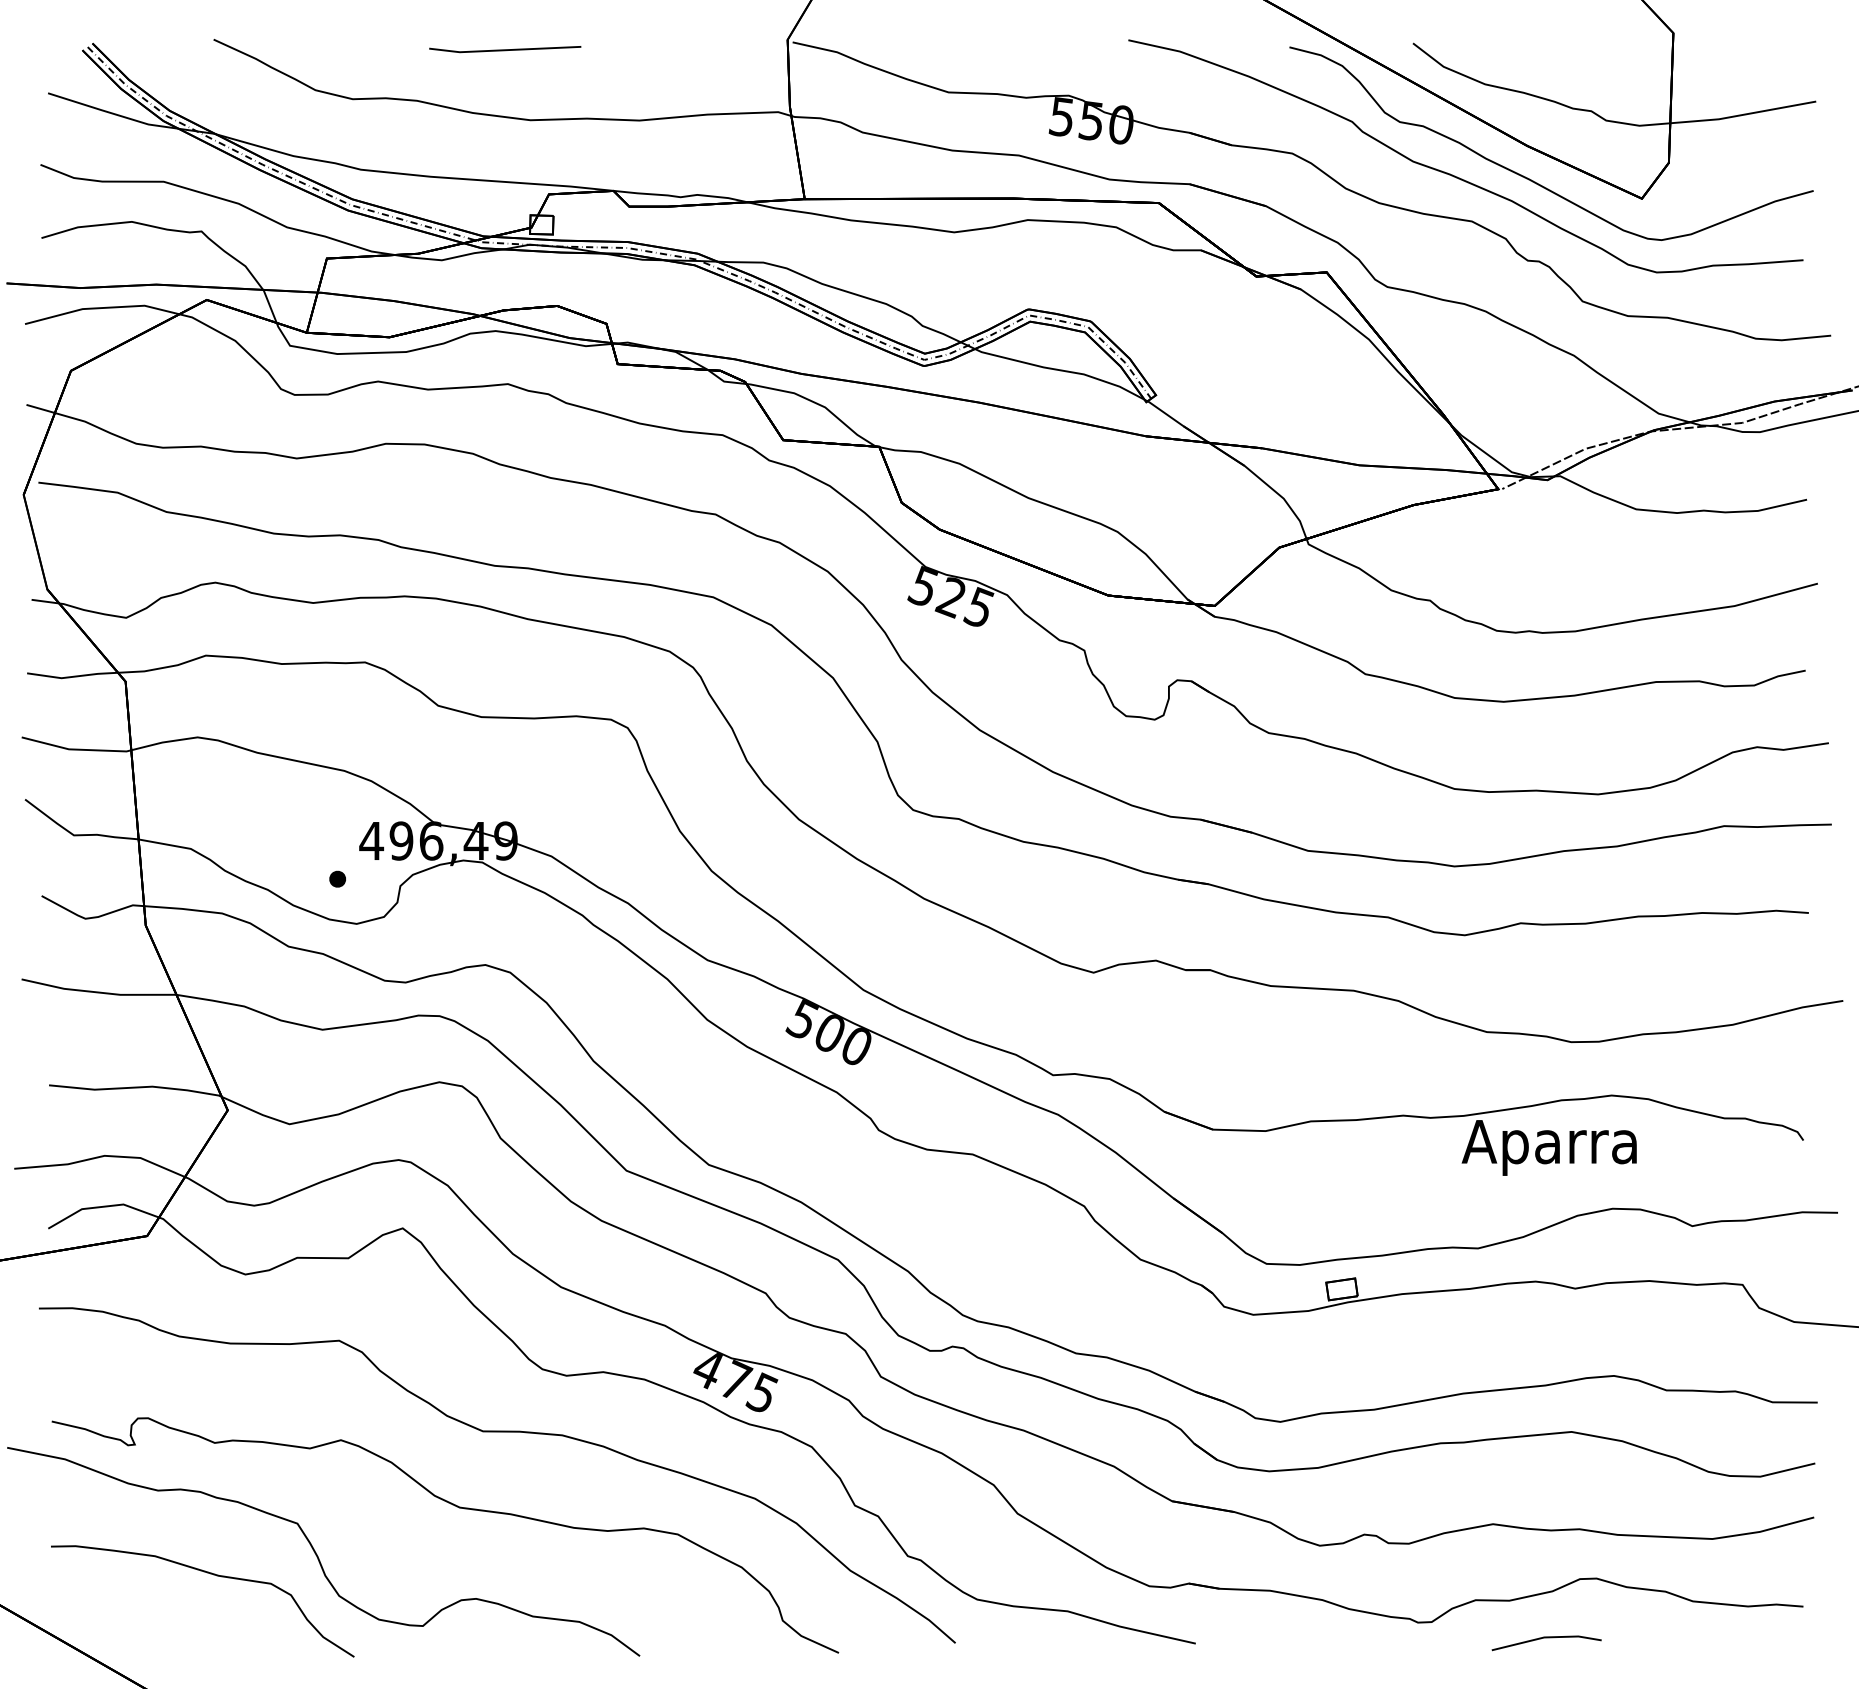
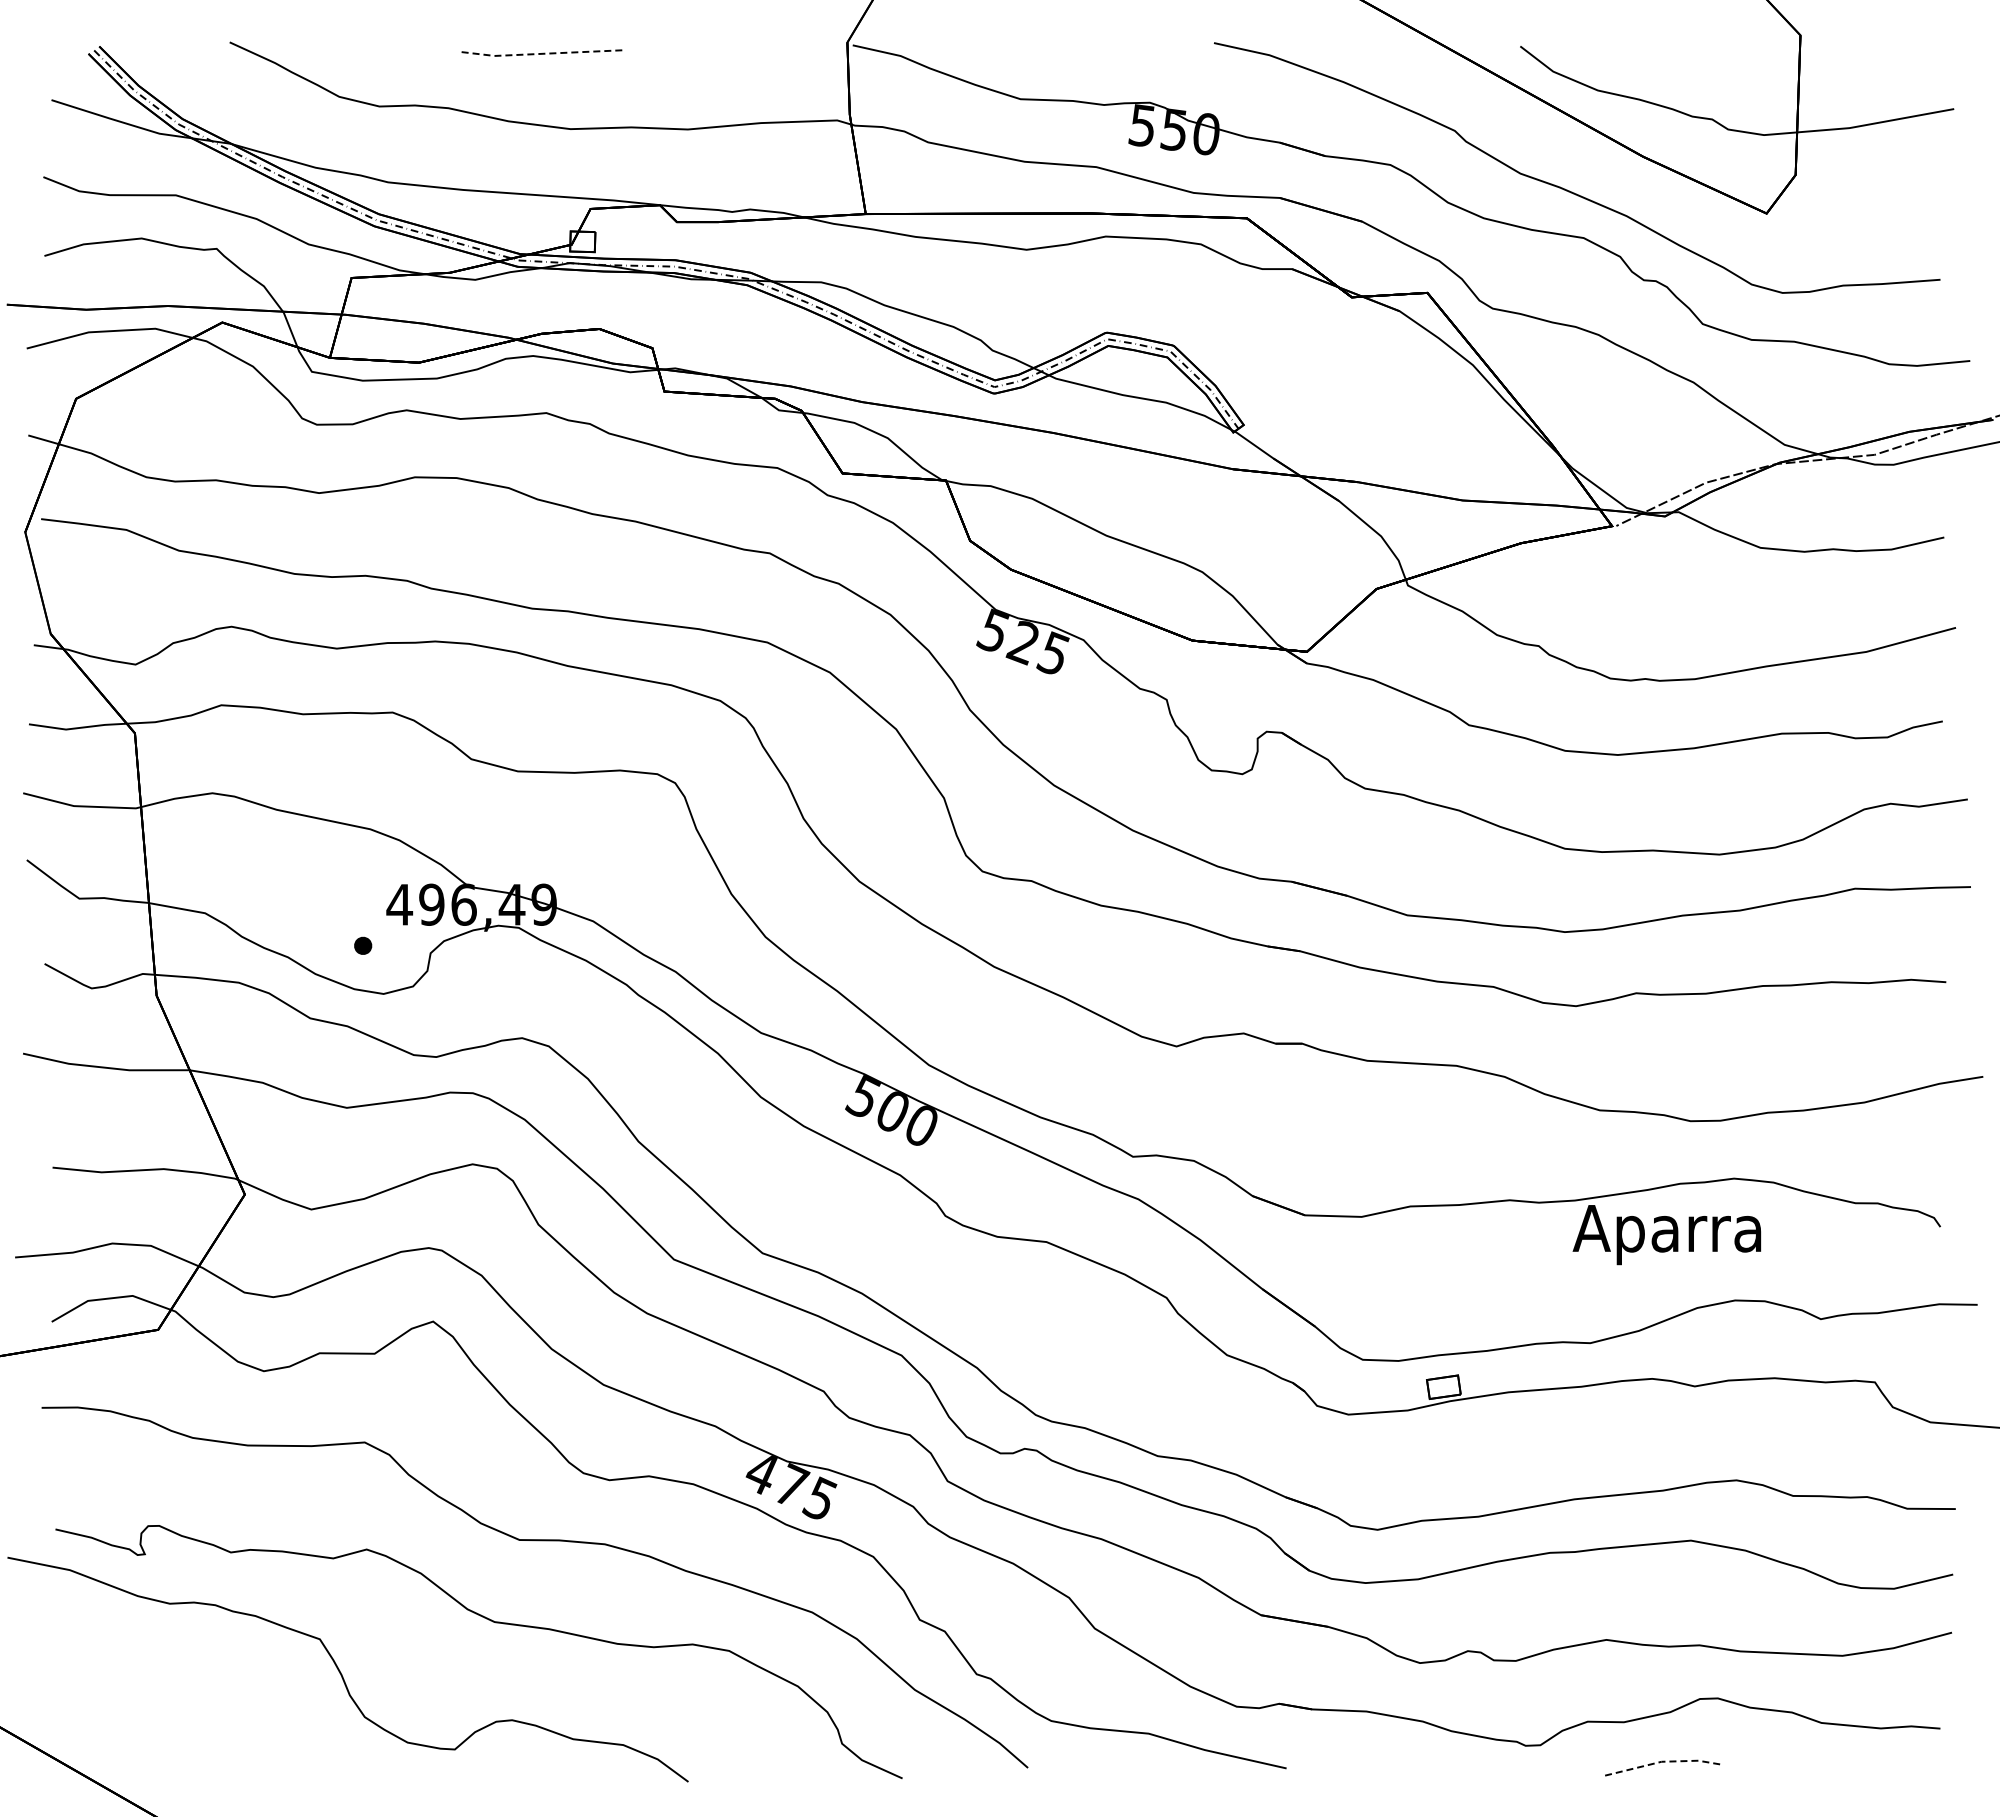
line: (504, 49) -> (542, 53), solid -> dashed
curve: (1529, 178) -> (1645, 191), removed
curve: (208, 1574) -> (224, 1693), removed
line: (1546, 1637) -> (1663, 1761), solid -> dashed

